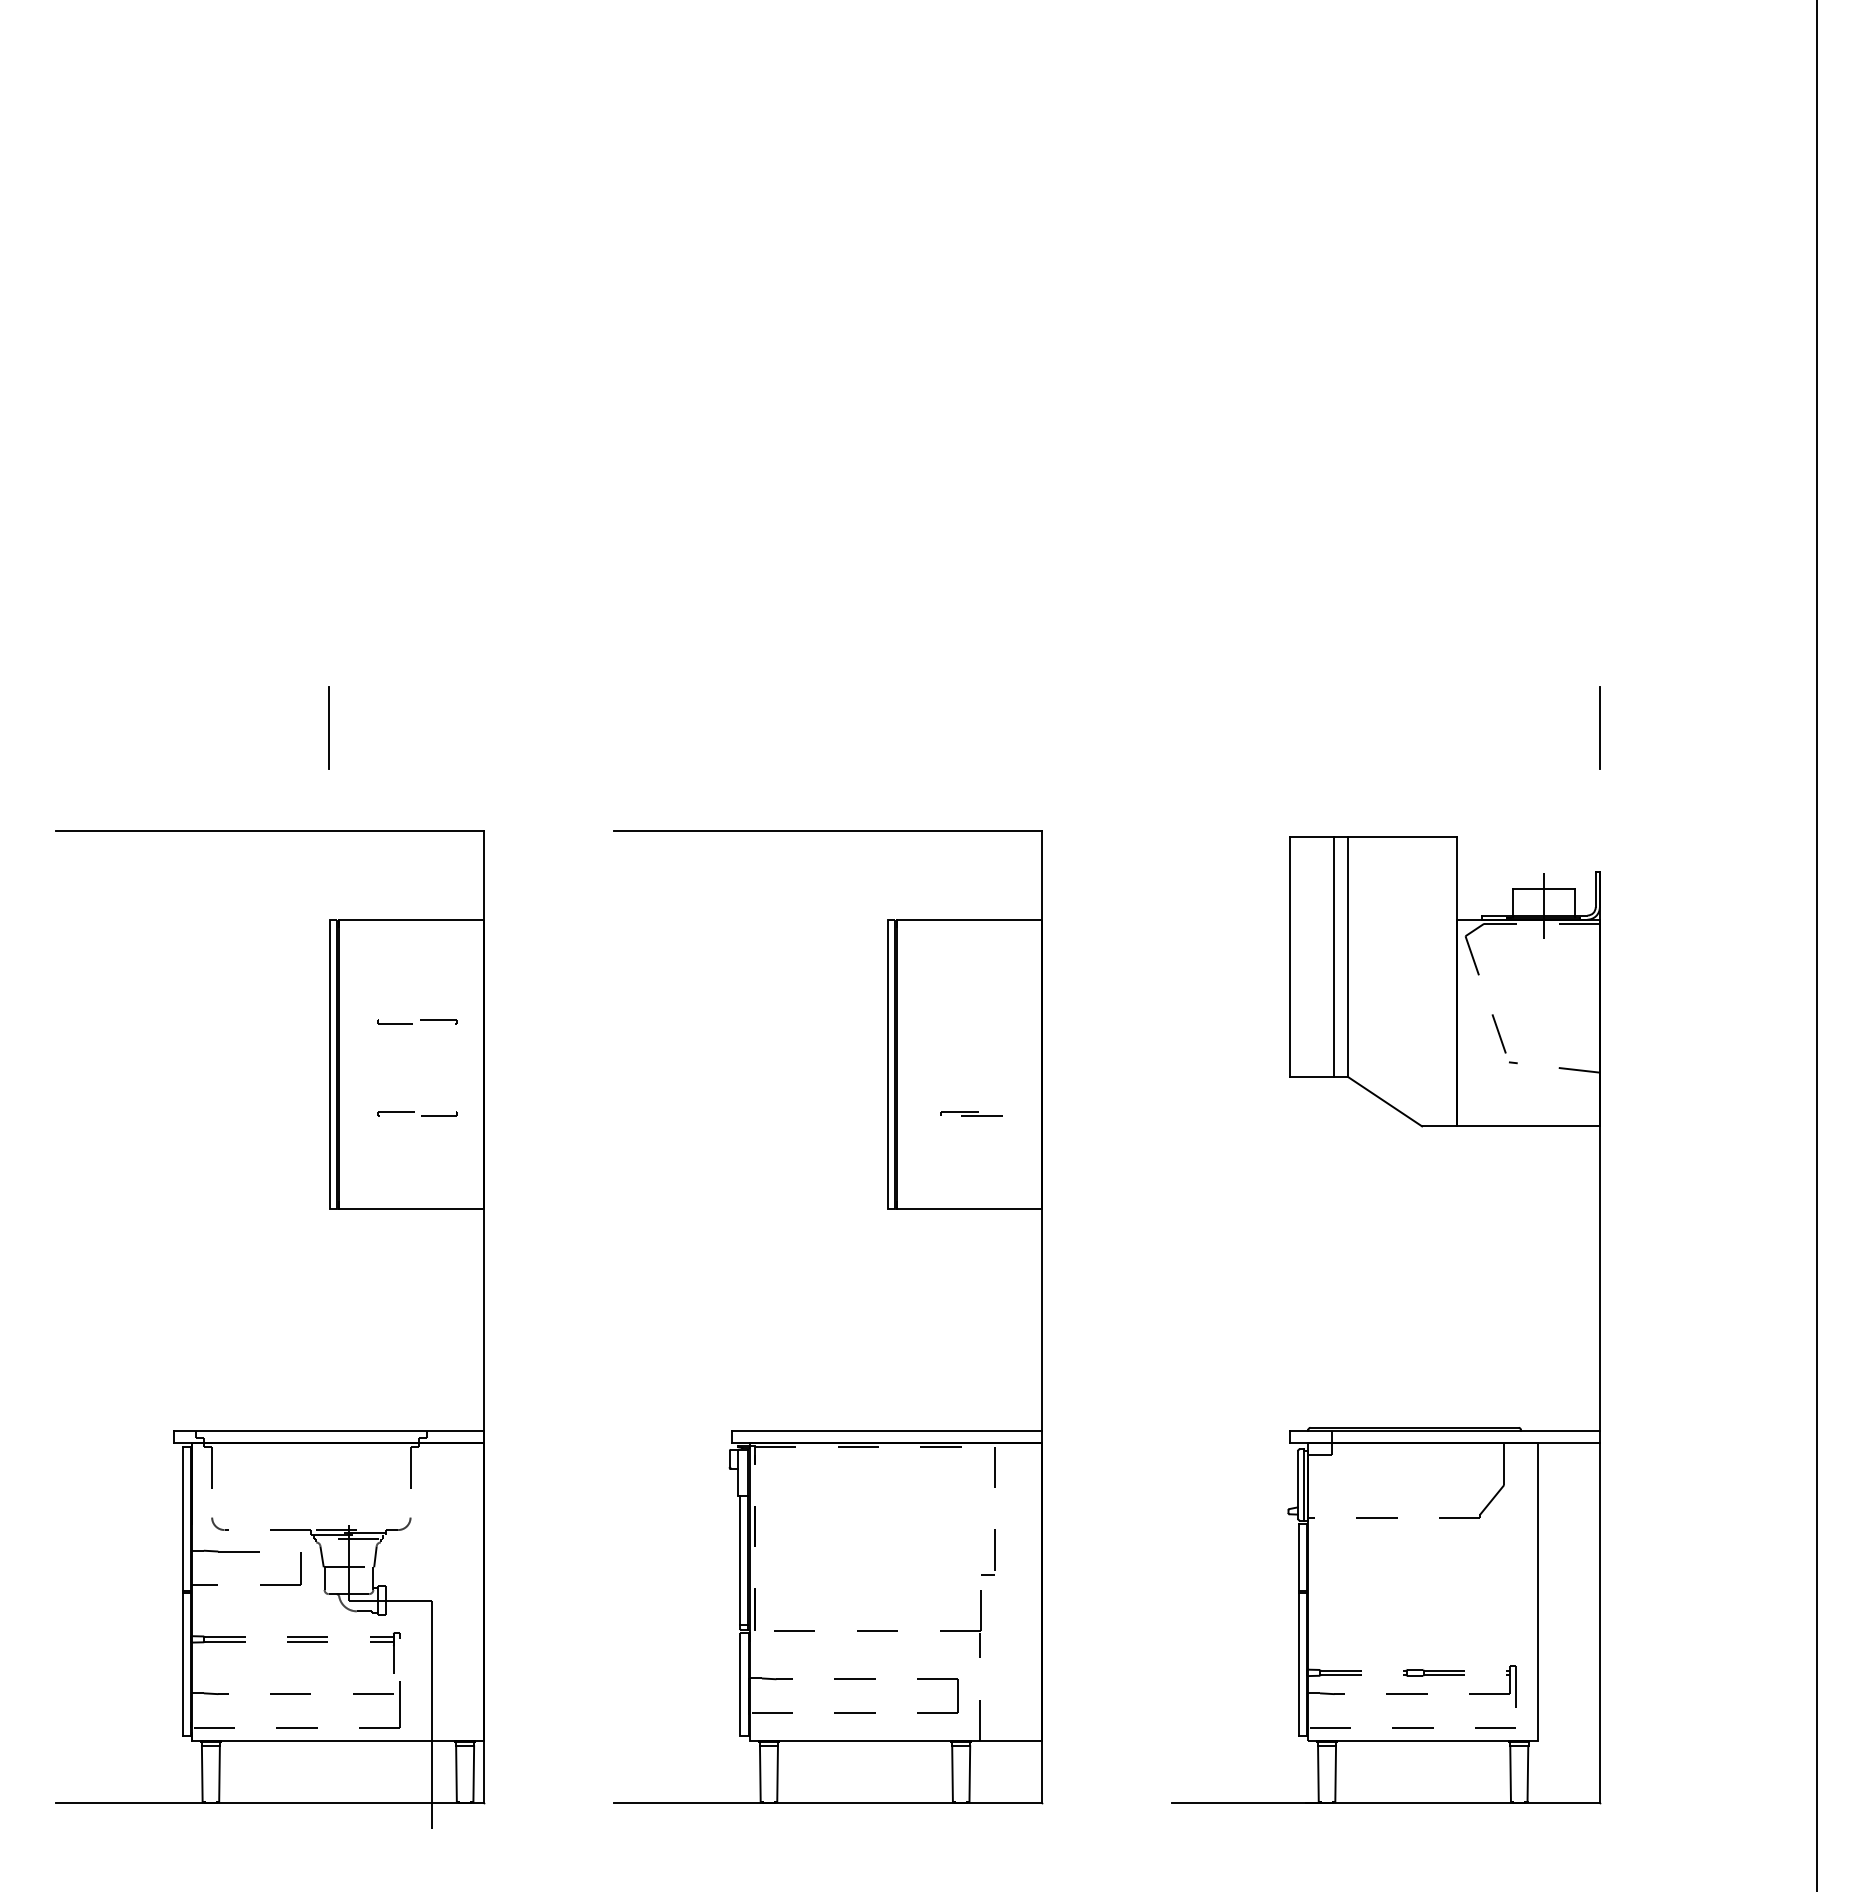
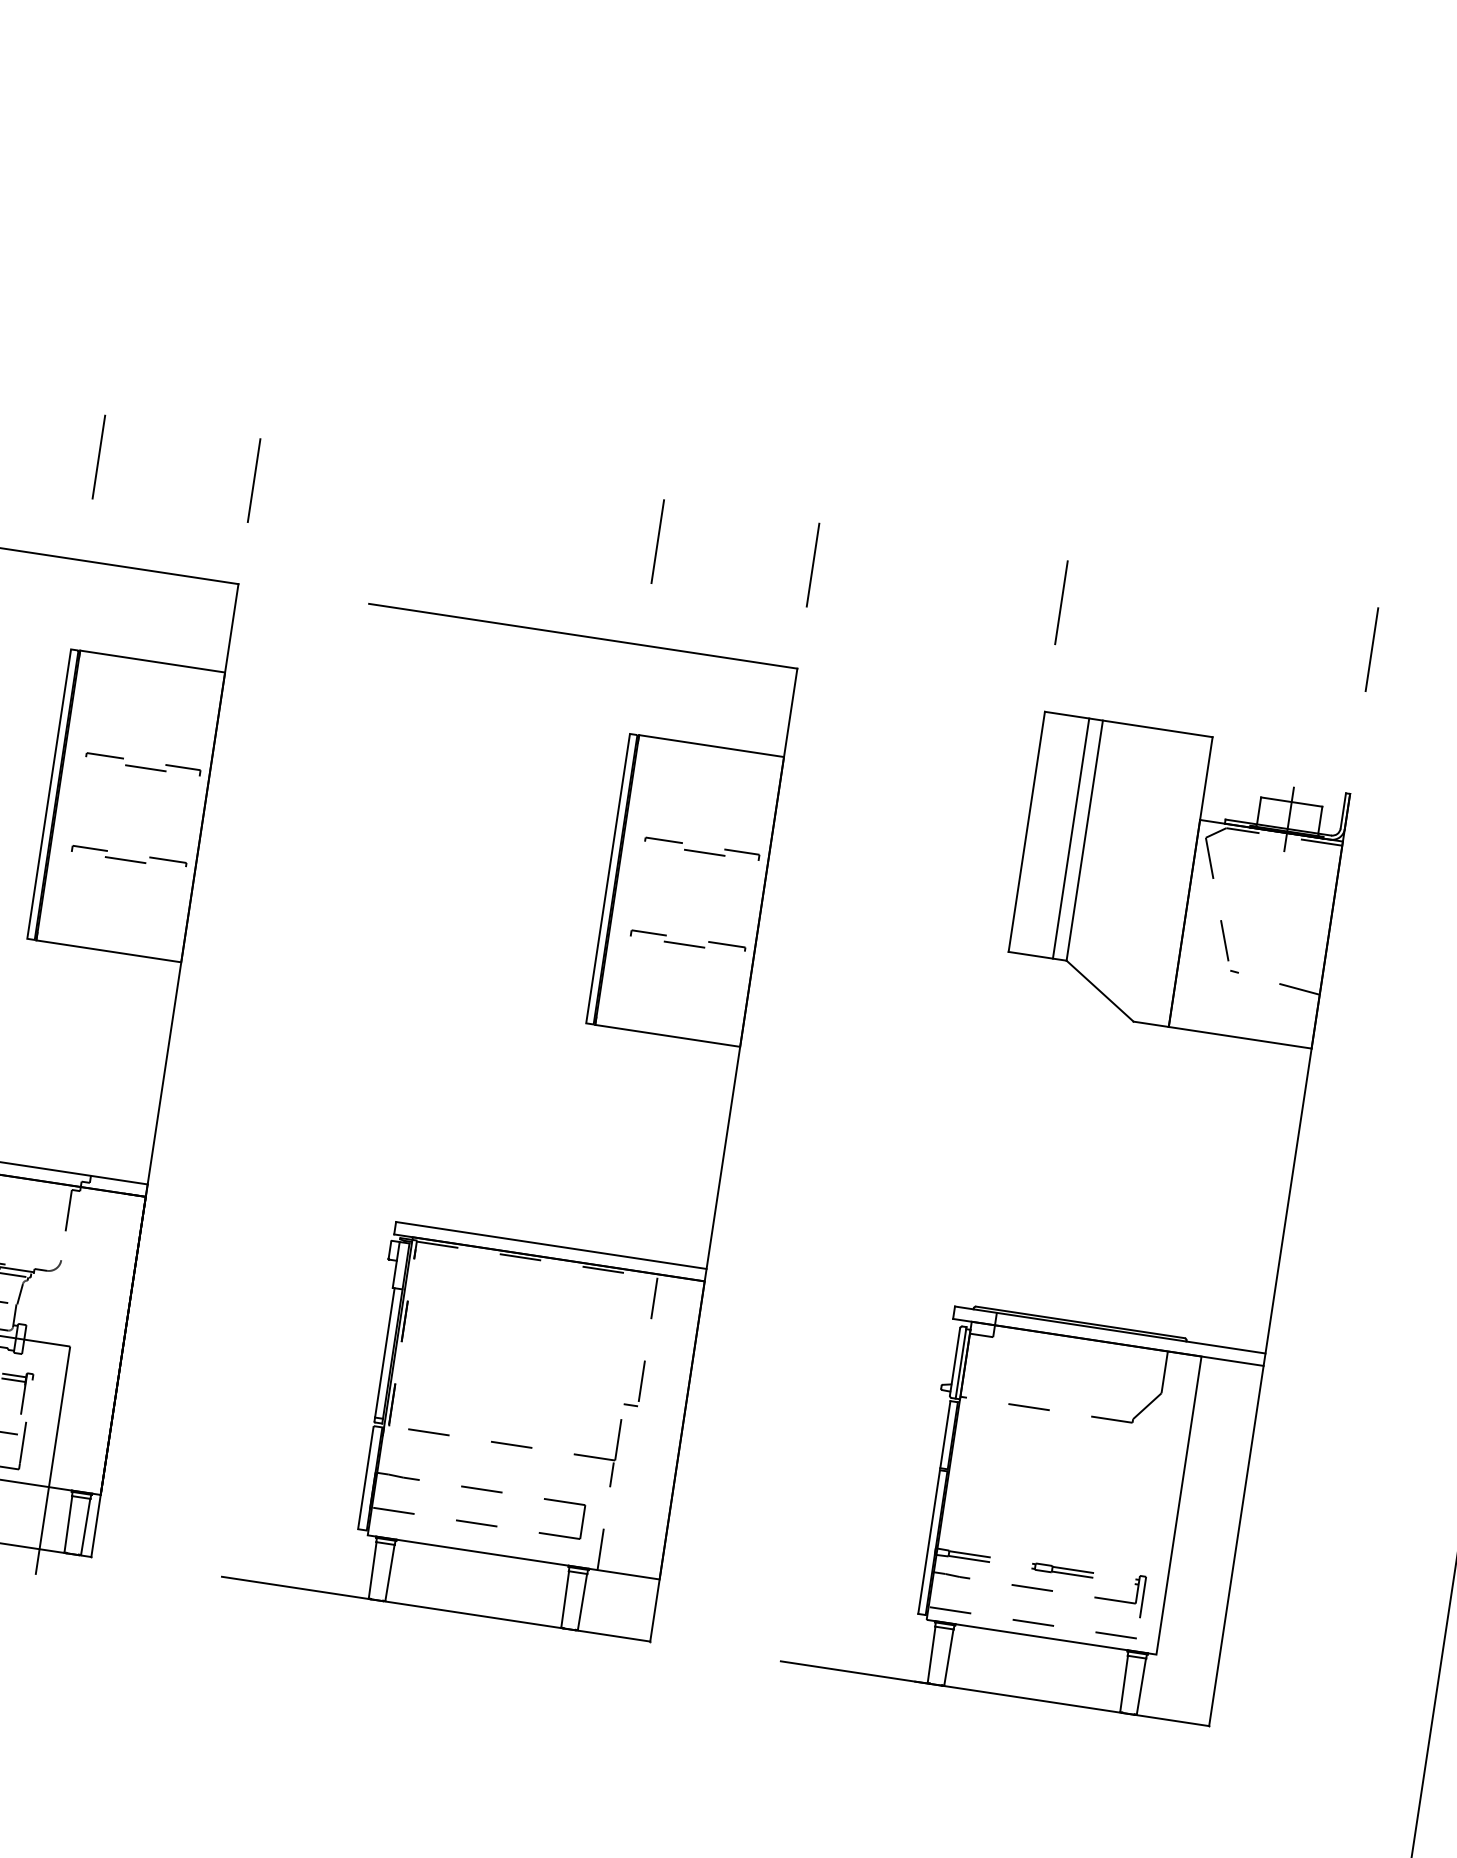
line: (483, 727) -> (253, 480), added
line: (886, 727) -> (657, 541), added
line: (1041, 727) -> (812, 564), added
line: (1289, 727) -> (1061, 602), added
part: (417, 1021) -> (143, 764), size x1.43
part: (975, 1021) -> (702, 848), added
part: (417, 1113) -> (129, 856), size x1.43
part: (975, 1113) -> (688, 941), size x1.67

